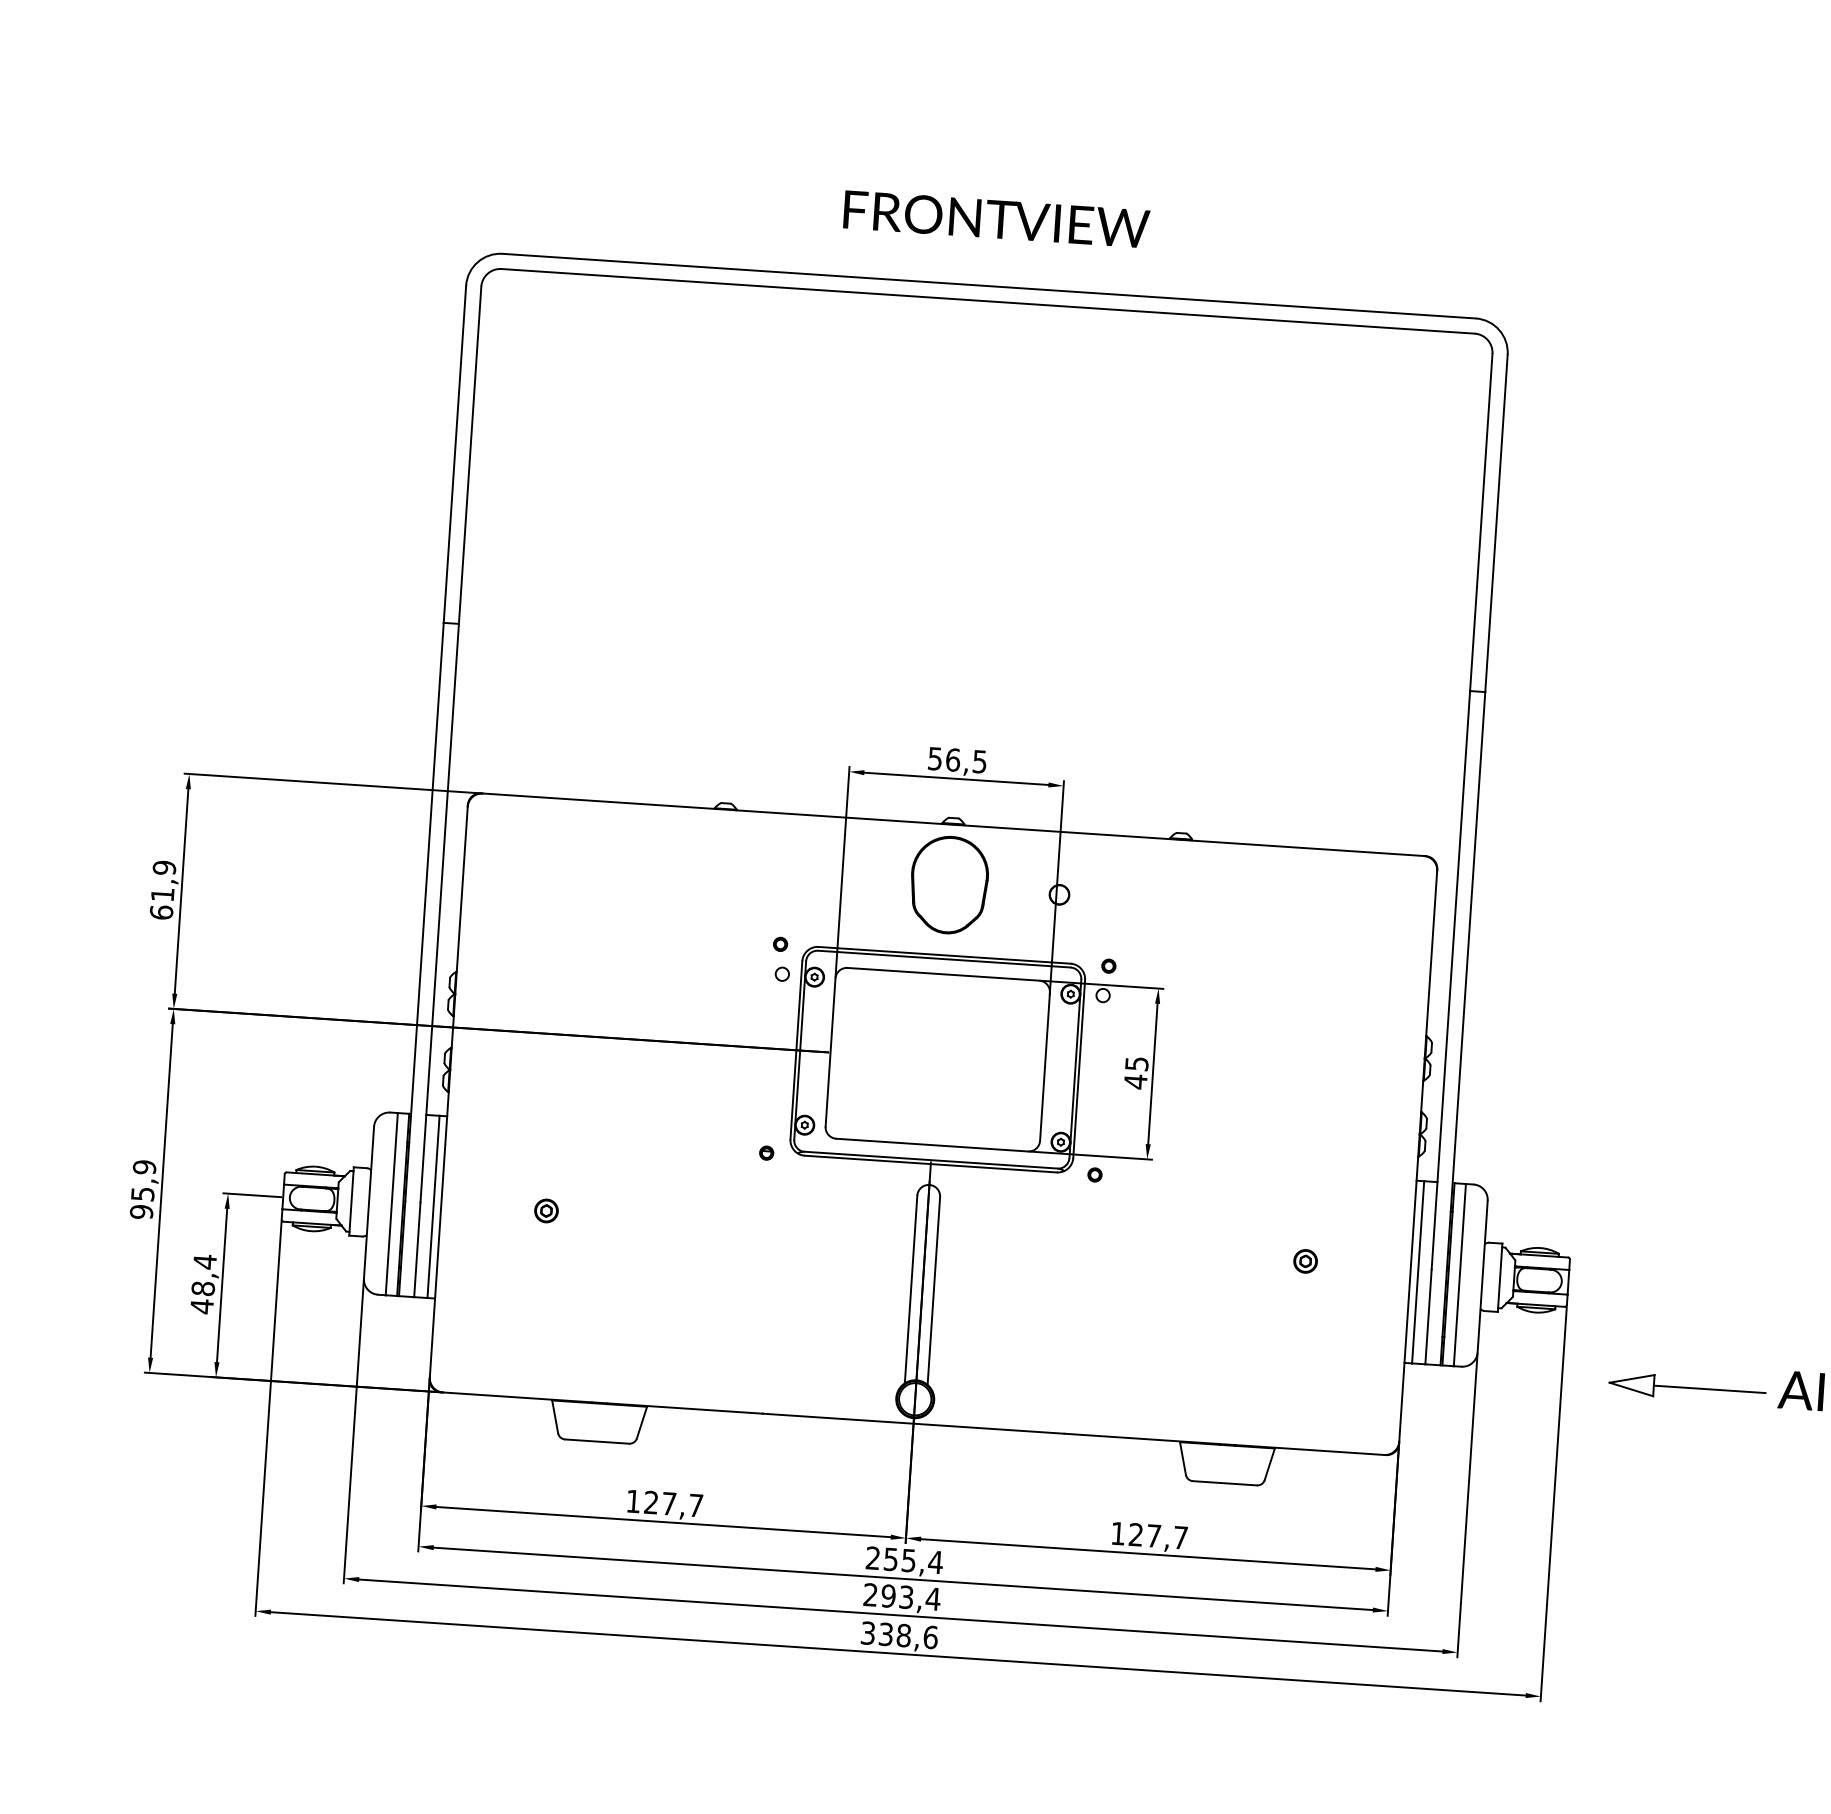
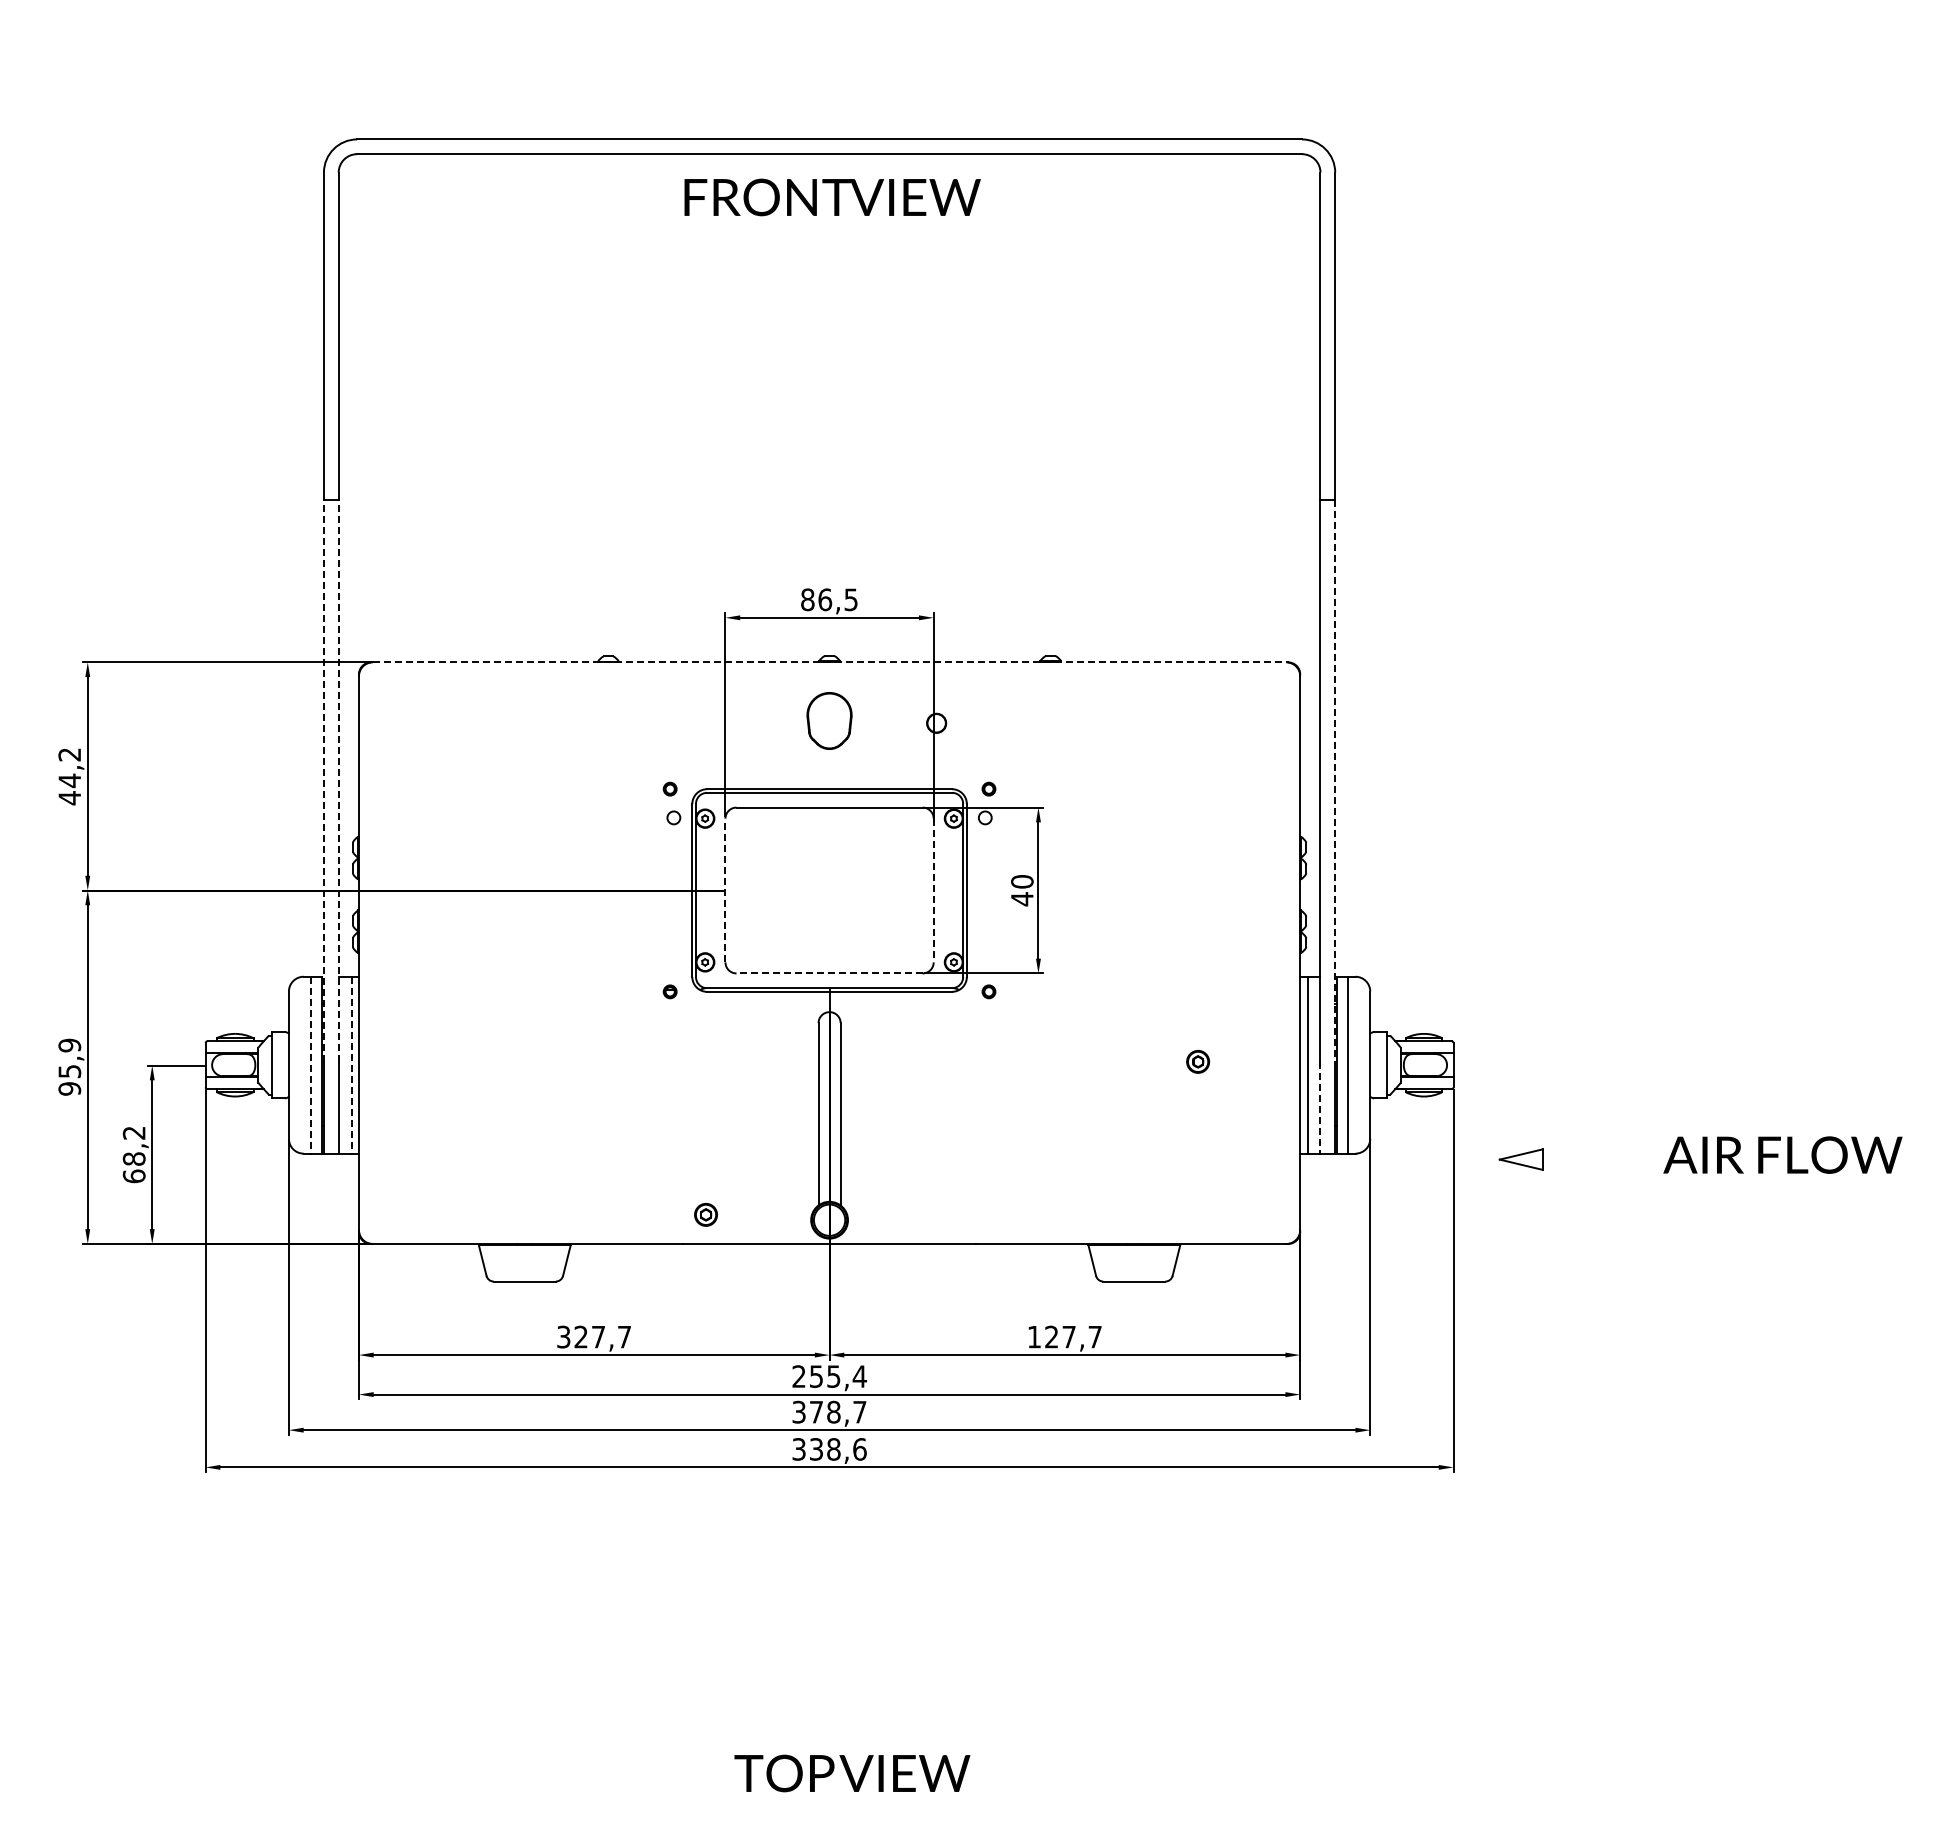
text: (996, 219) -> (832, 197), moved
text: (934, 758) -> (807, 599), 56,5 -> 86,5
line: (953, 824) -> (829, 662), solid -> dashed
part: (949, 884) -> (829, 720), size x0.6
text: (162, 890) -> (69, 776), 61,9 -> 44,2
line: (424, 911) -> (323, 780), solid -> dashed
line: (439, 912) -> (338, 780), solid -> dashed
line: (1466, 981) -> (1335, 780), solid -> dashed
line: (830, 1052) -> (725, 890), solid -> dashed
text: (1137, 1063) -> (1022, 881), 45 -> 40
line: (1044, 1066) -> (933, 890), solid -> dashed
line: (932, 1145) -> (829, 973), solid -> dashed
line: (392, 1204) -> (311, 1065), solid -> dashed
line: (433, 1207) -> (351, 1065), solid -> dashed
part: (545, 1210) -> (705, 1214), moved
text: (202, 1283) -> (133, 1154), 48,4 -> 68,2
line: (1428, 1316) -> (1320, 1107), solid -> dashed
line: (1709, 1389) -> (1596, 1159), removed
text: (633, 1500) -> (563, 1336), 127,7 -> 327,7
text: (902, 1596) -> (829, 1411), 293,4 -> 378,7

